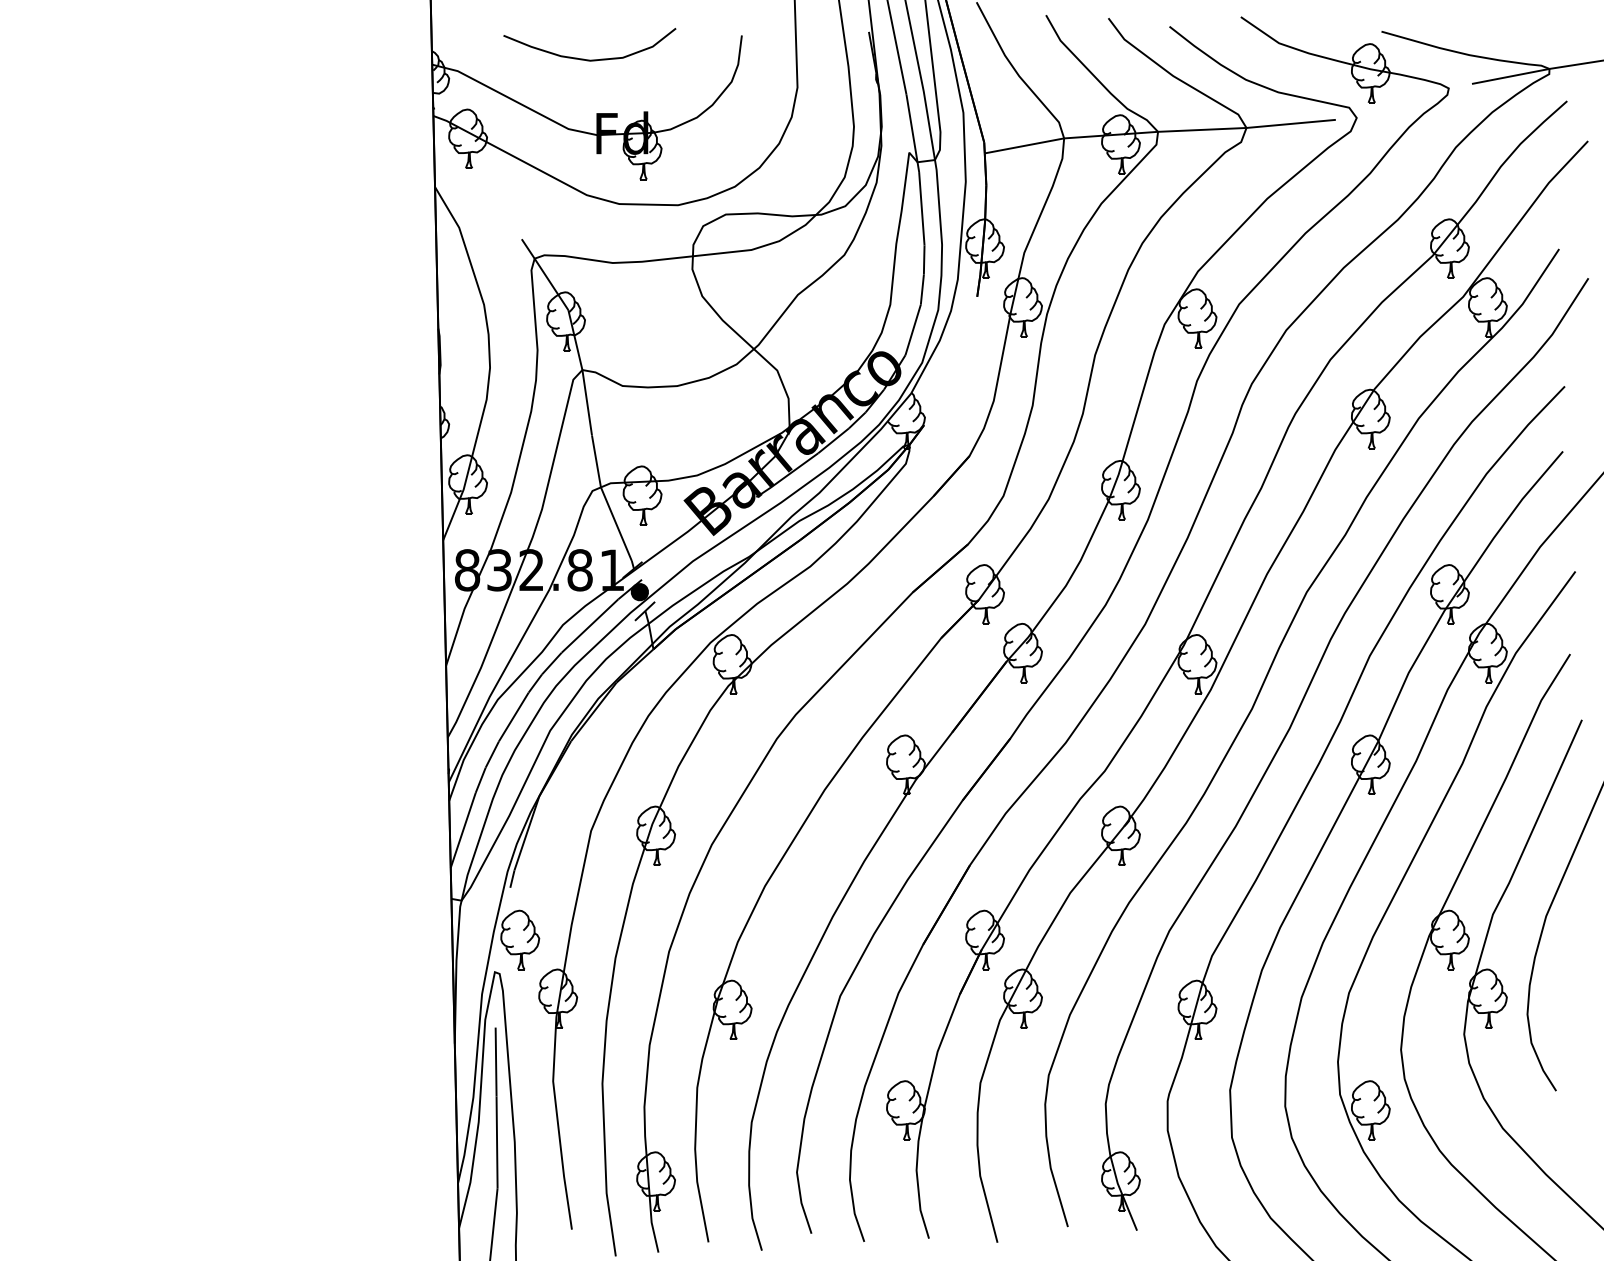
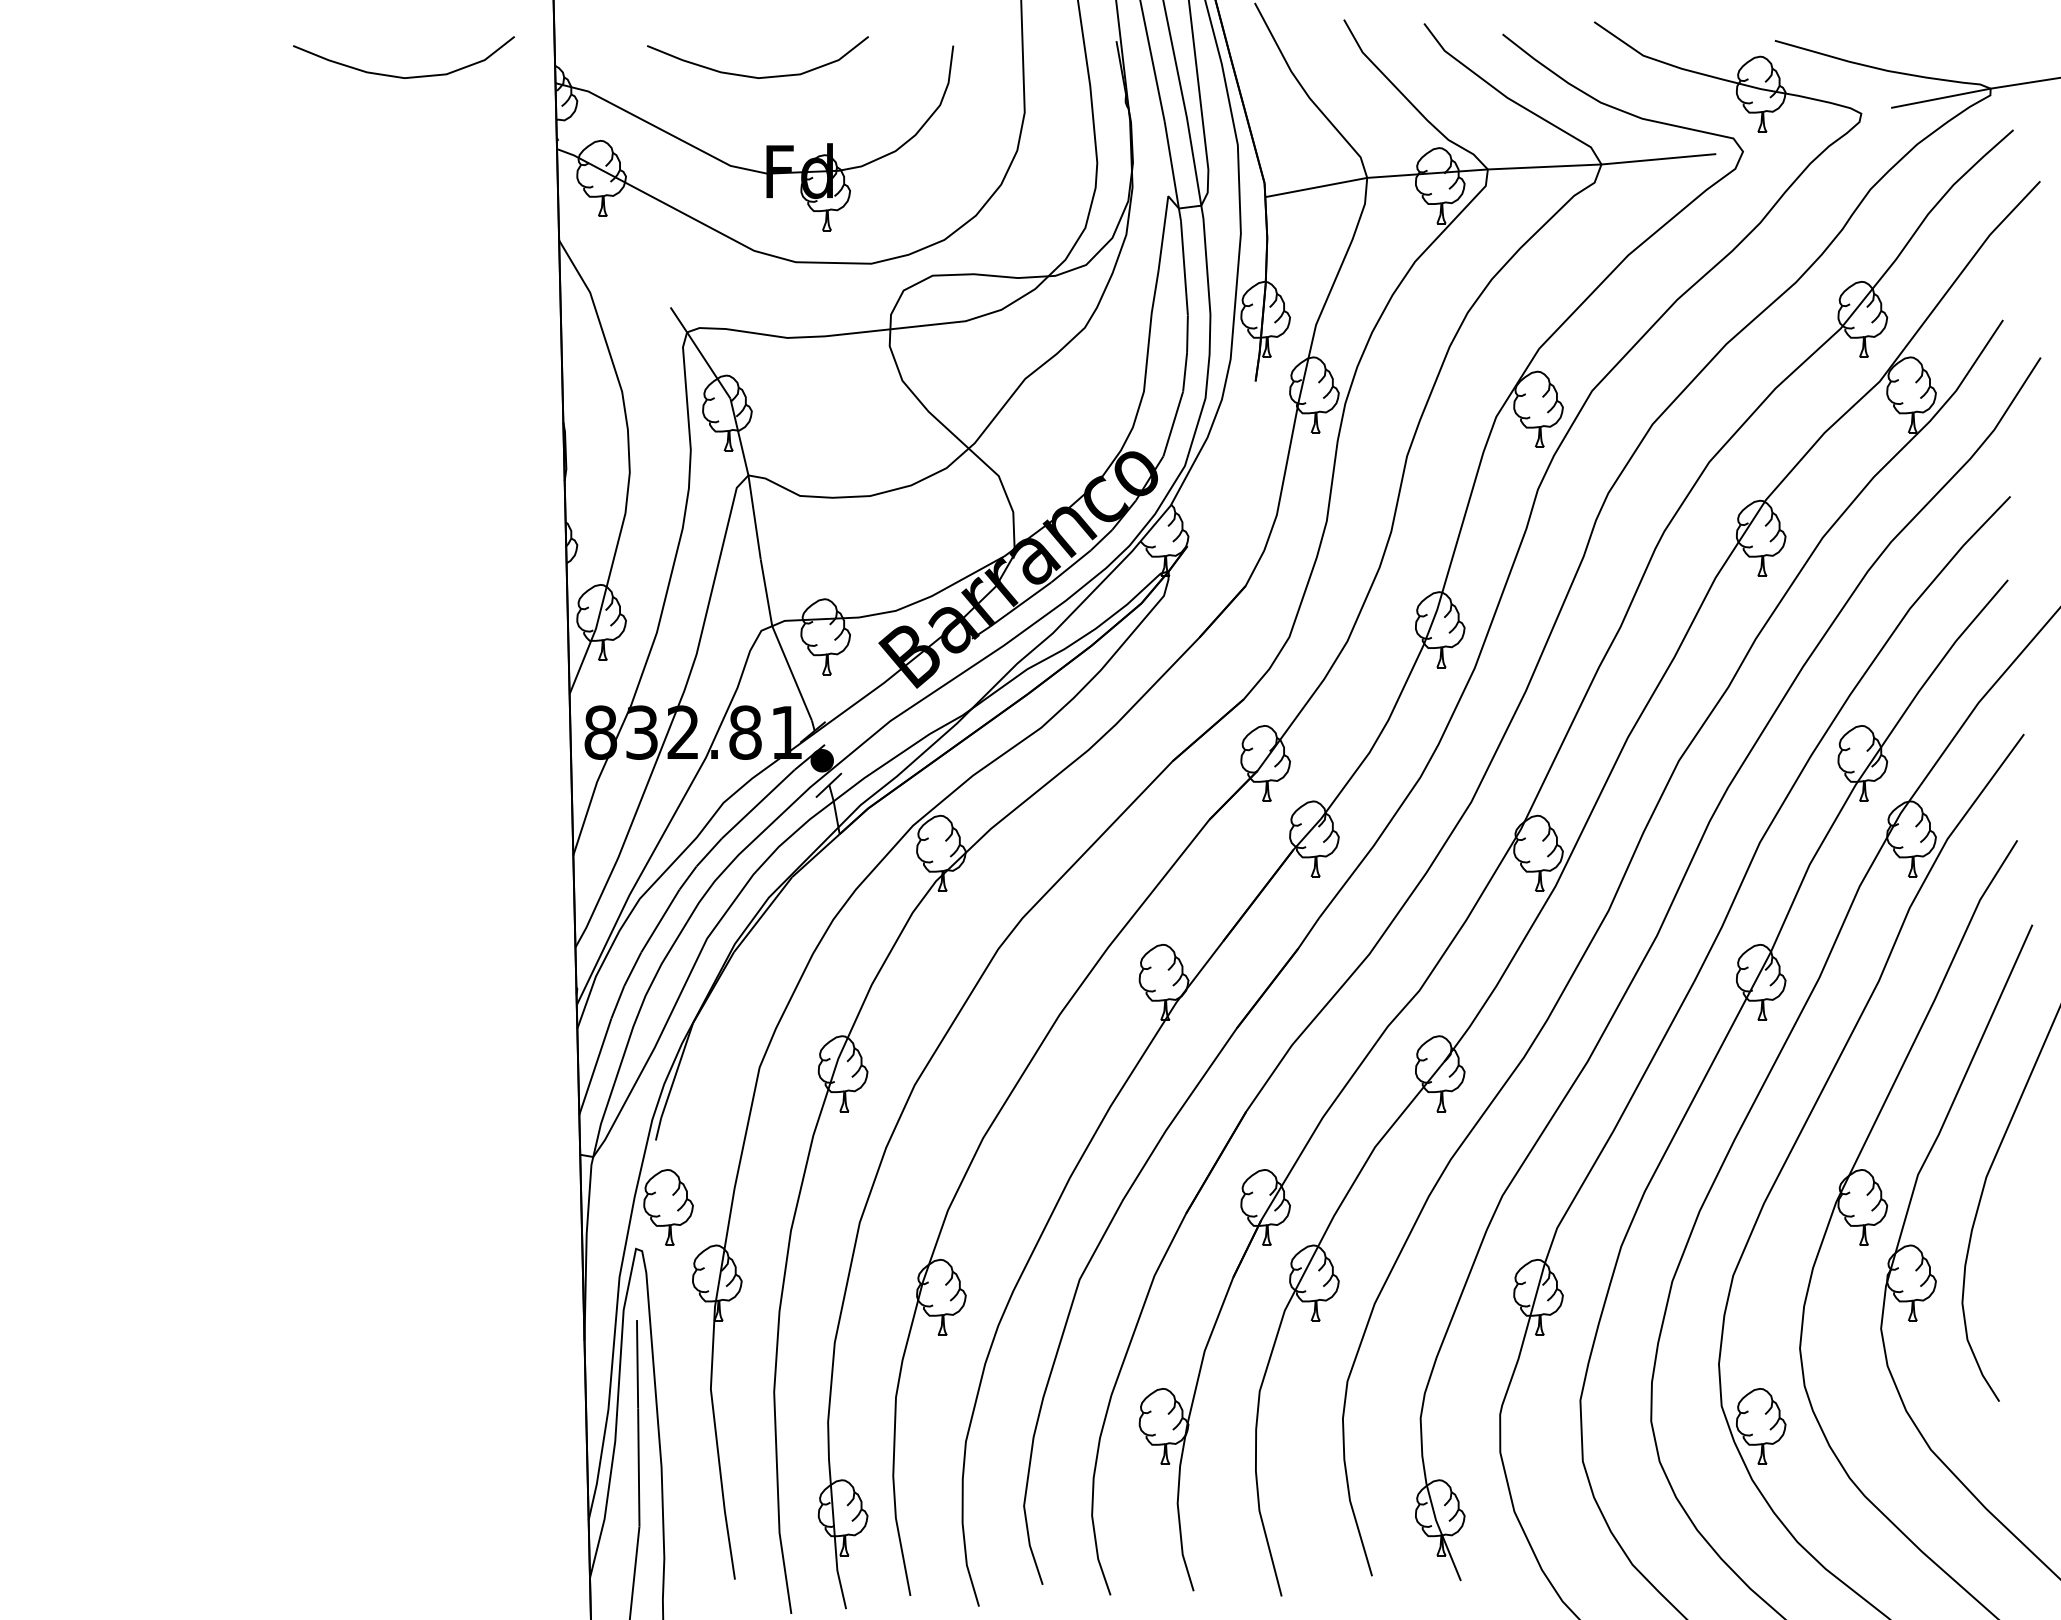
curve: (313, 59) -> (402, 76), added

